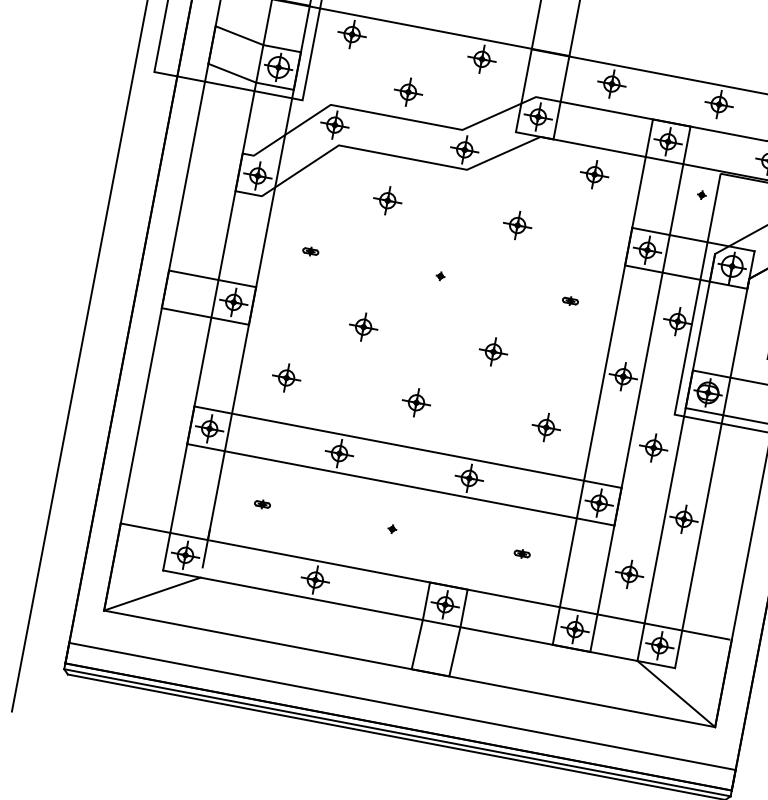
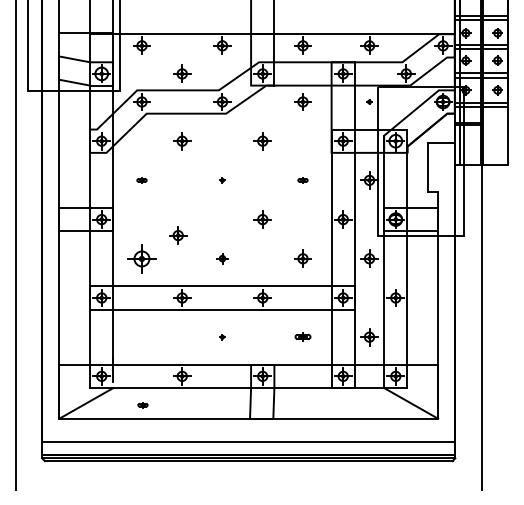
part: (364, 327) -> (178, 235), moved
part: (285, 377) -> (141, 258), size x1.6
part: (416, 402) -> (222, 258), size x0.6
part: (261, 504) -> (142, 405), moved
part: (521, 554) -> (302, 337), size x1.6

